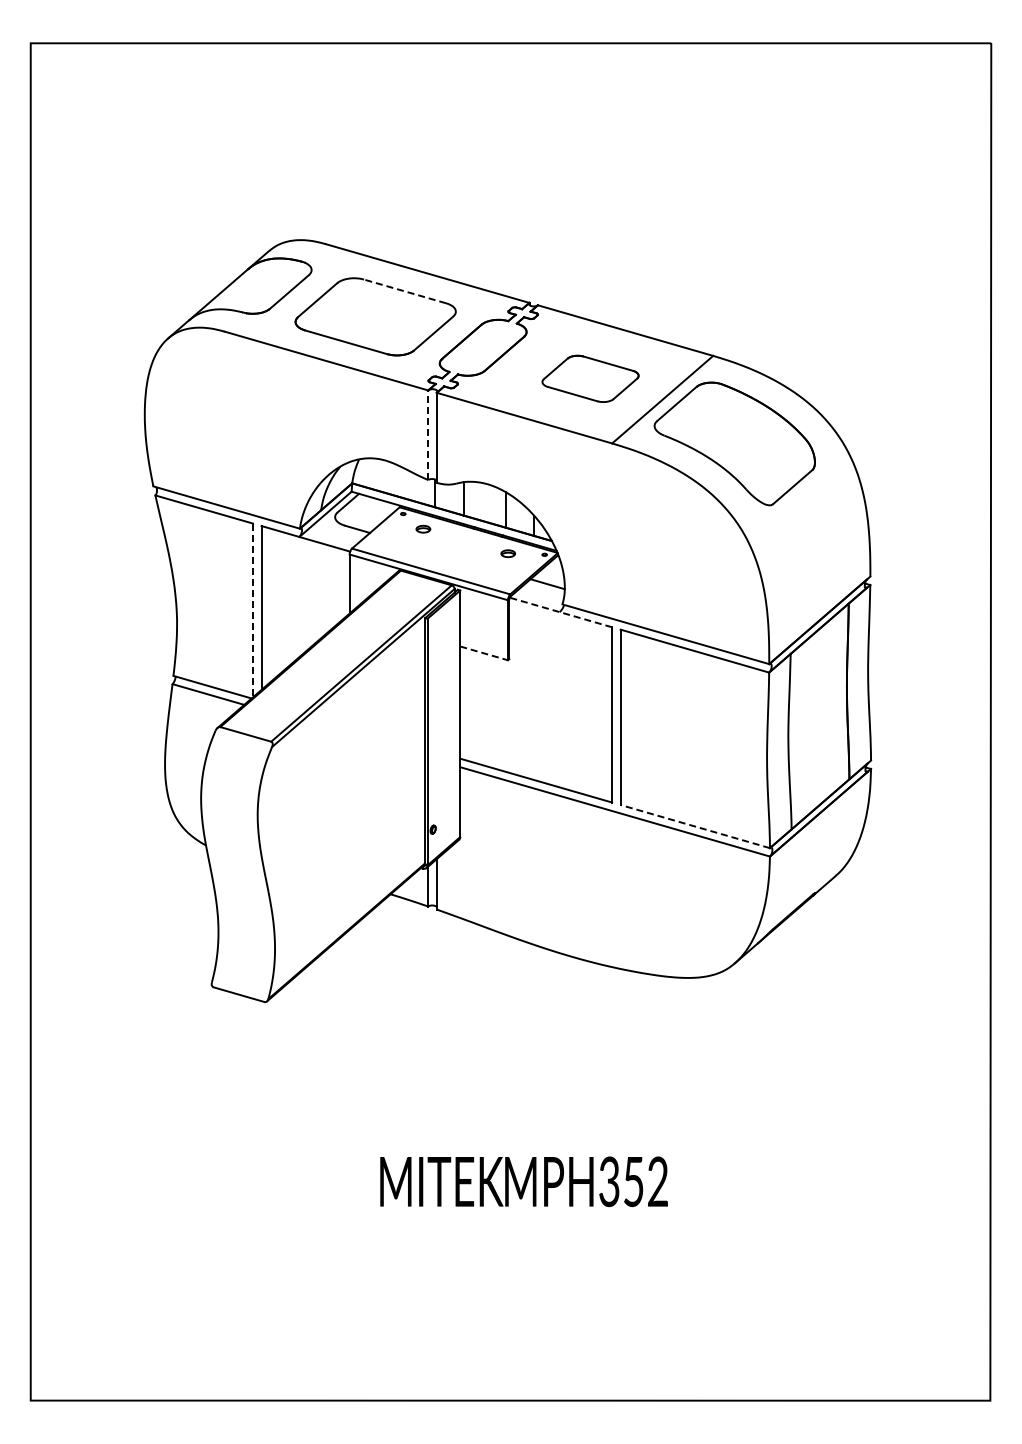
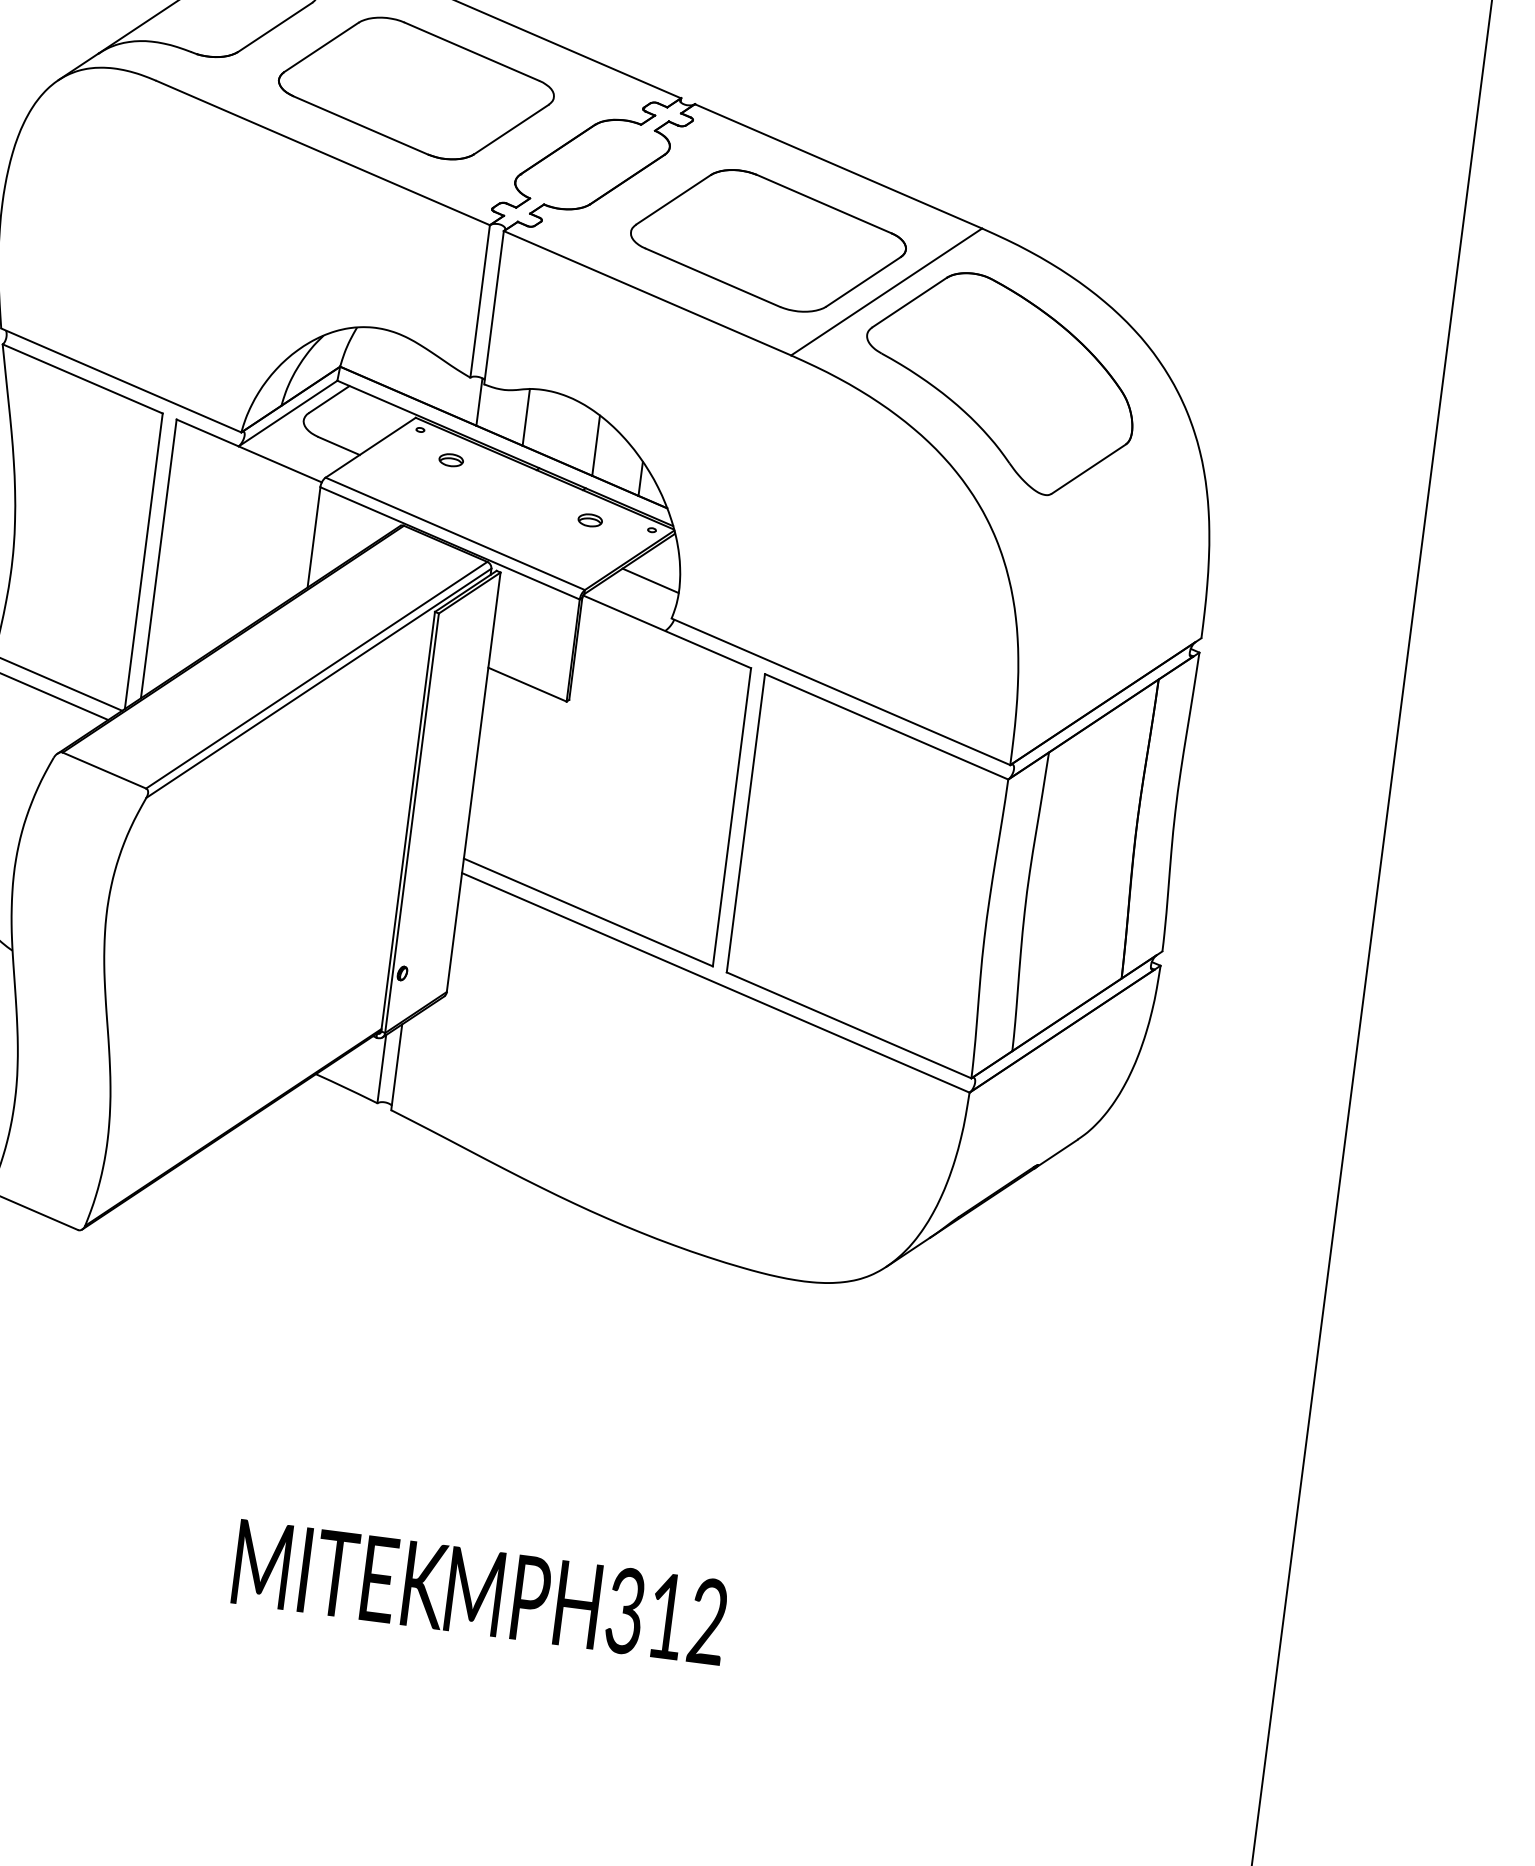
line: (405, 291) -> (472, 51), dashed -> solid
part: (590, 378) -> (768, 240), size x1.67
line: (428, 435) -> (480, 301), dashed -> solid
line: (253, 610) -> (144, 561), dashed -> solid
line: (560, 612) -> (666, 631), dashed -> solid
line: (484, 653) -> (528, 684), dashed -> solid
line: (695, 826) -> (849, 1025), dashed -> solid
text: (633, 1181) -> (666, 1615), MPH352 -> MPH312

